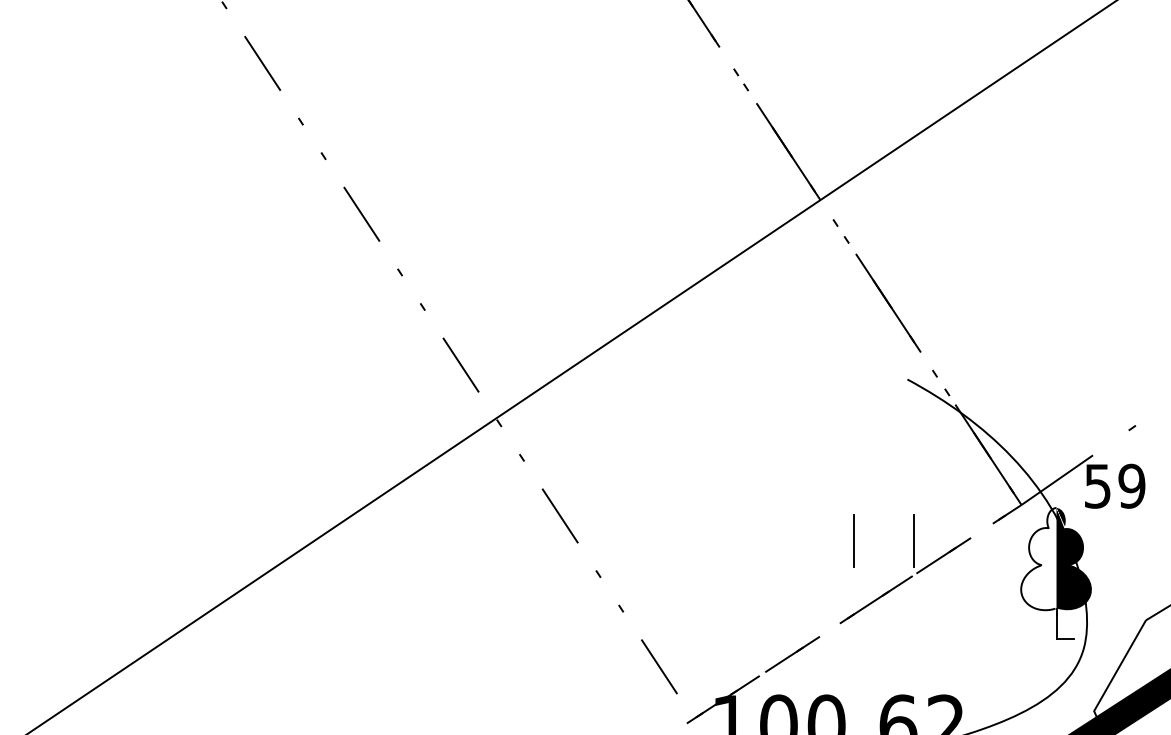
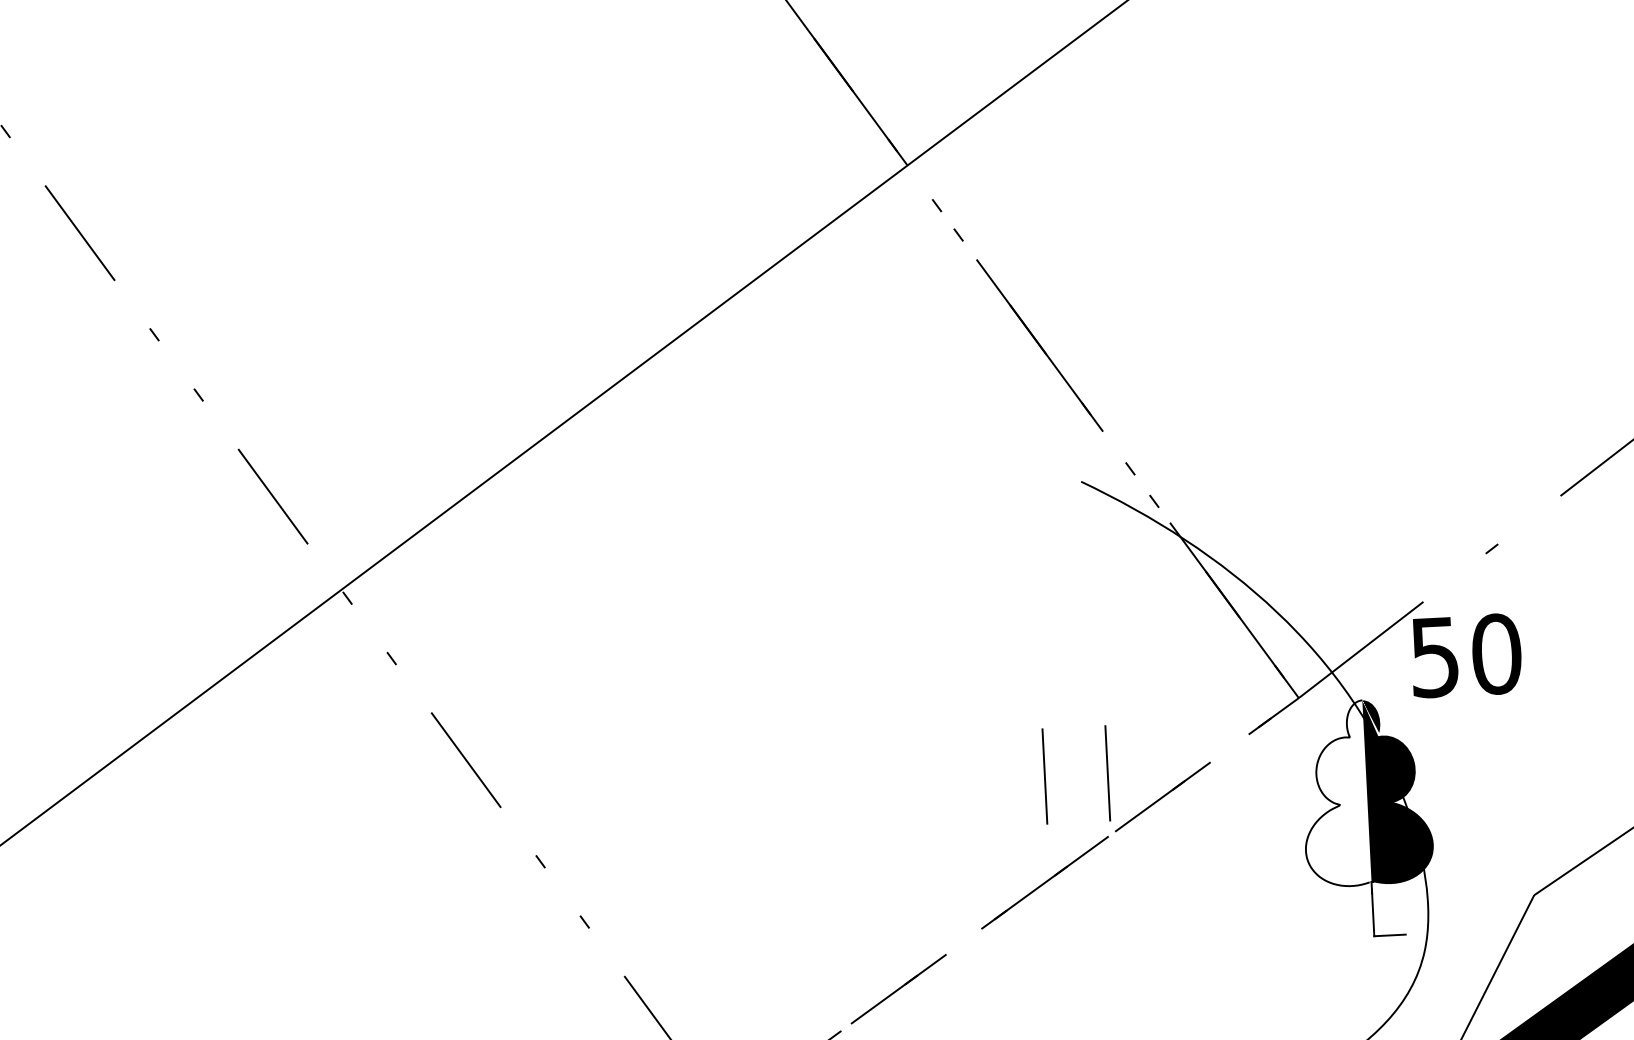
text: (1131, 486) -> (1495, 654), 59 -> 50
line: (853, 540) -> (1043, 775), moved

